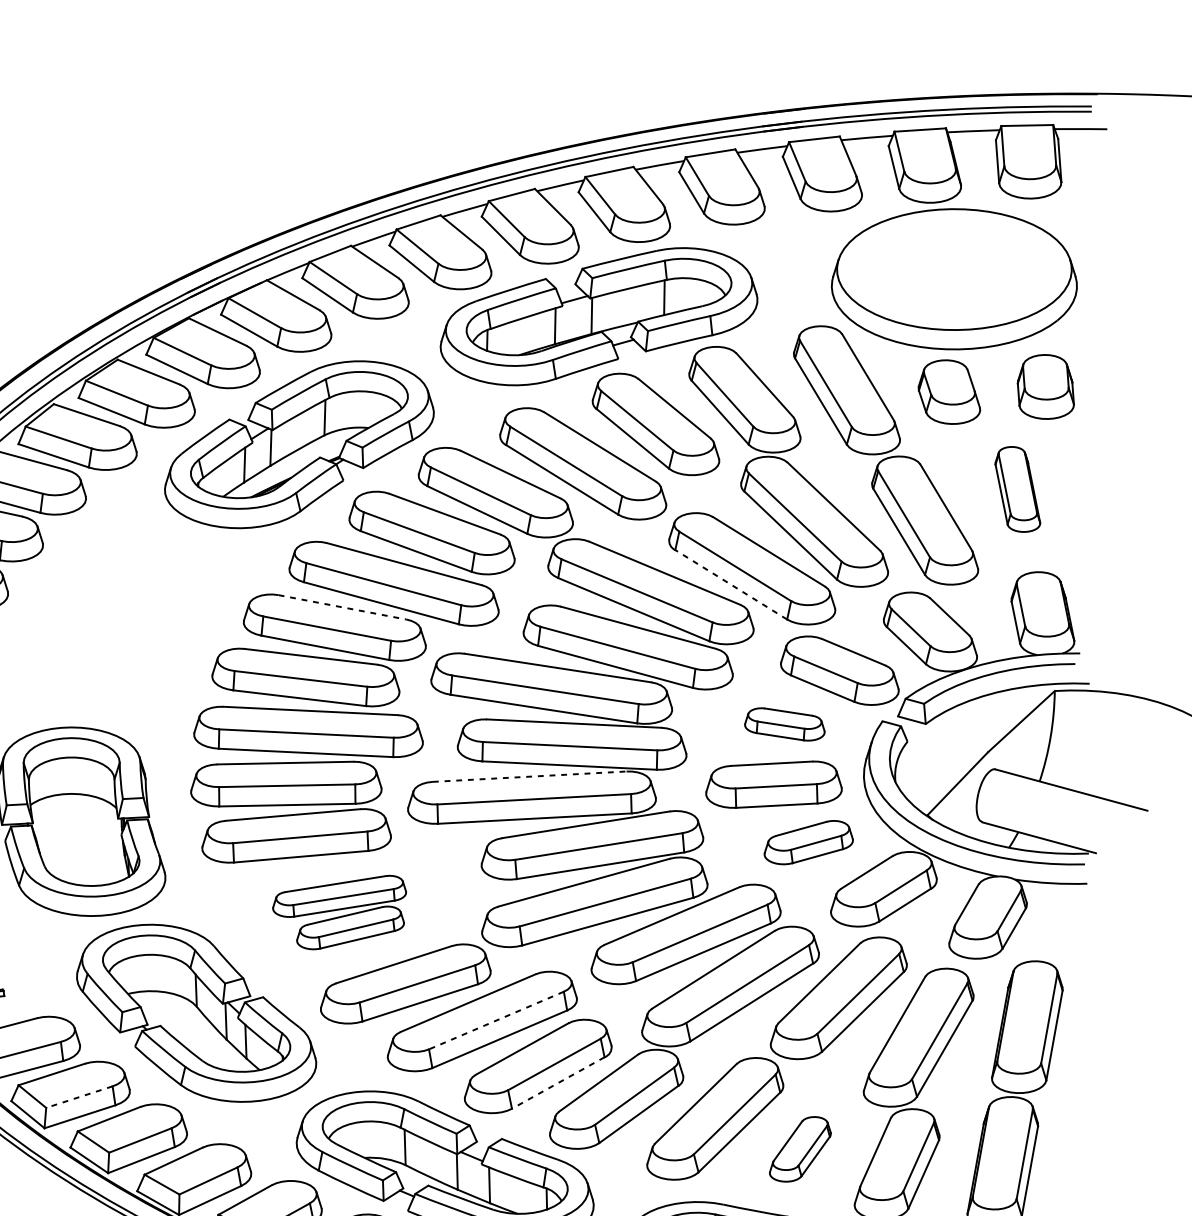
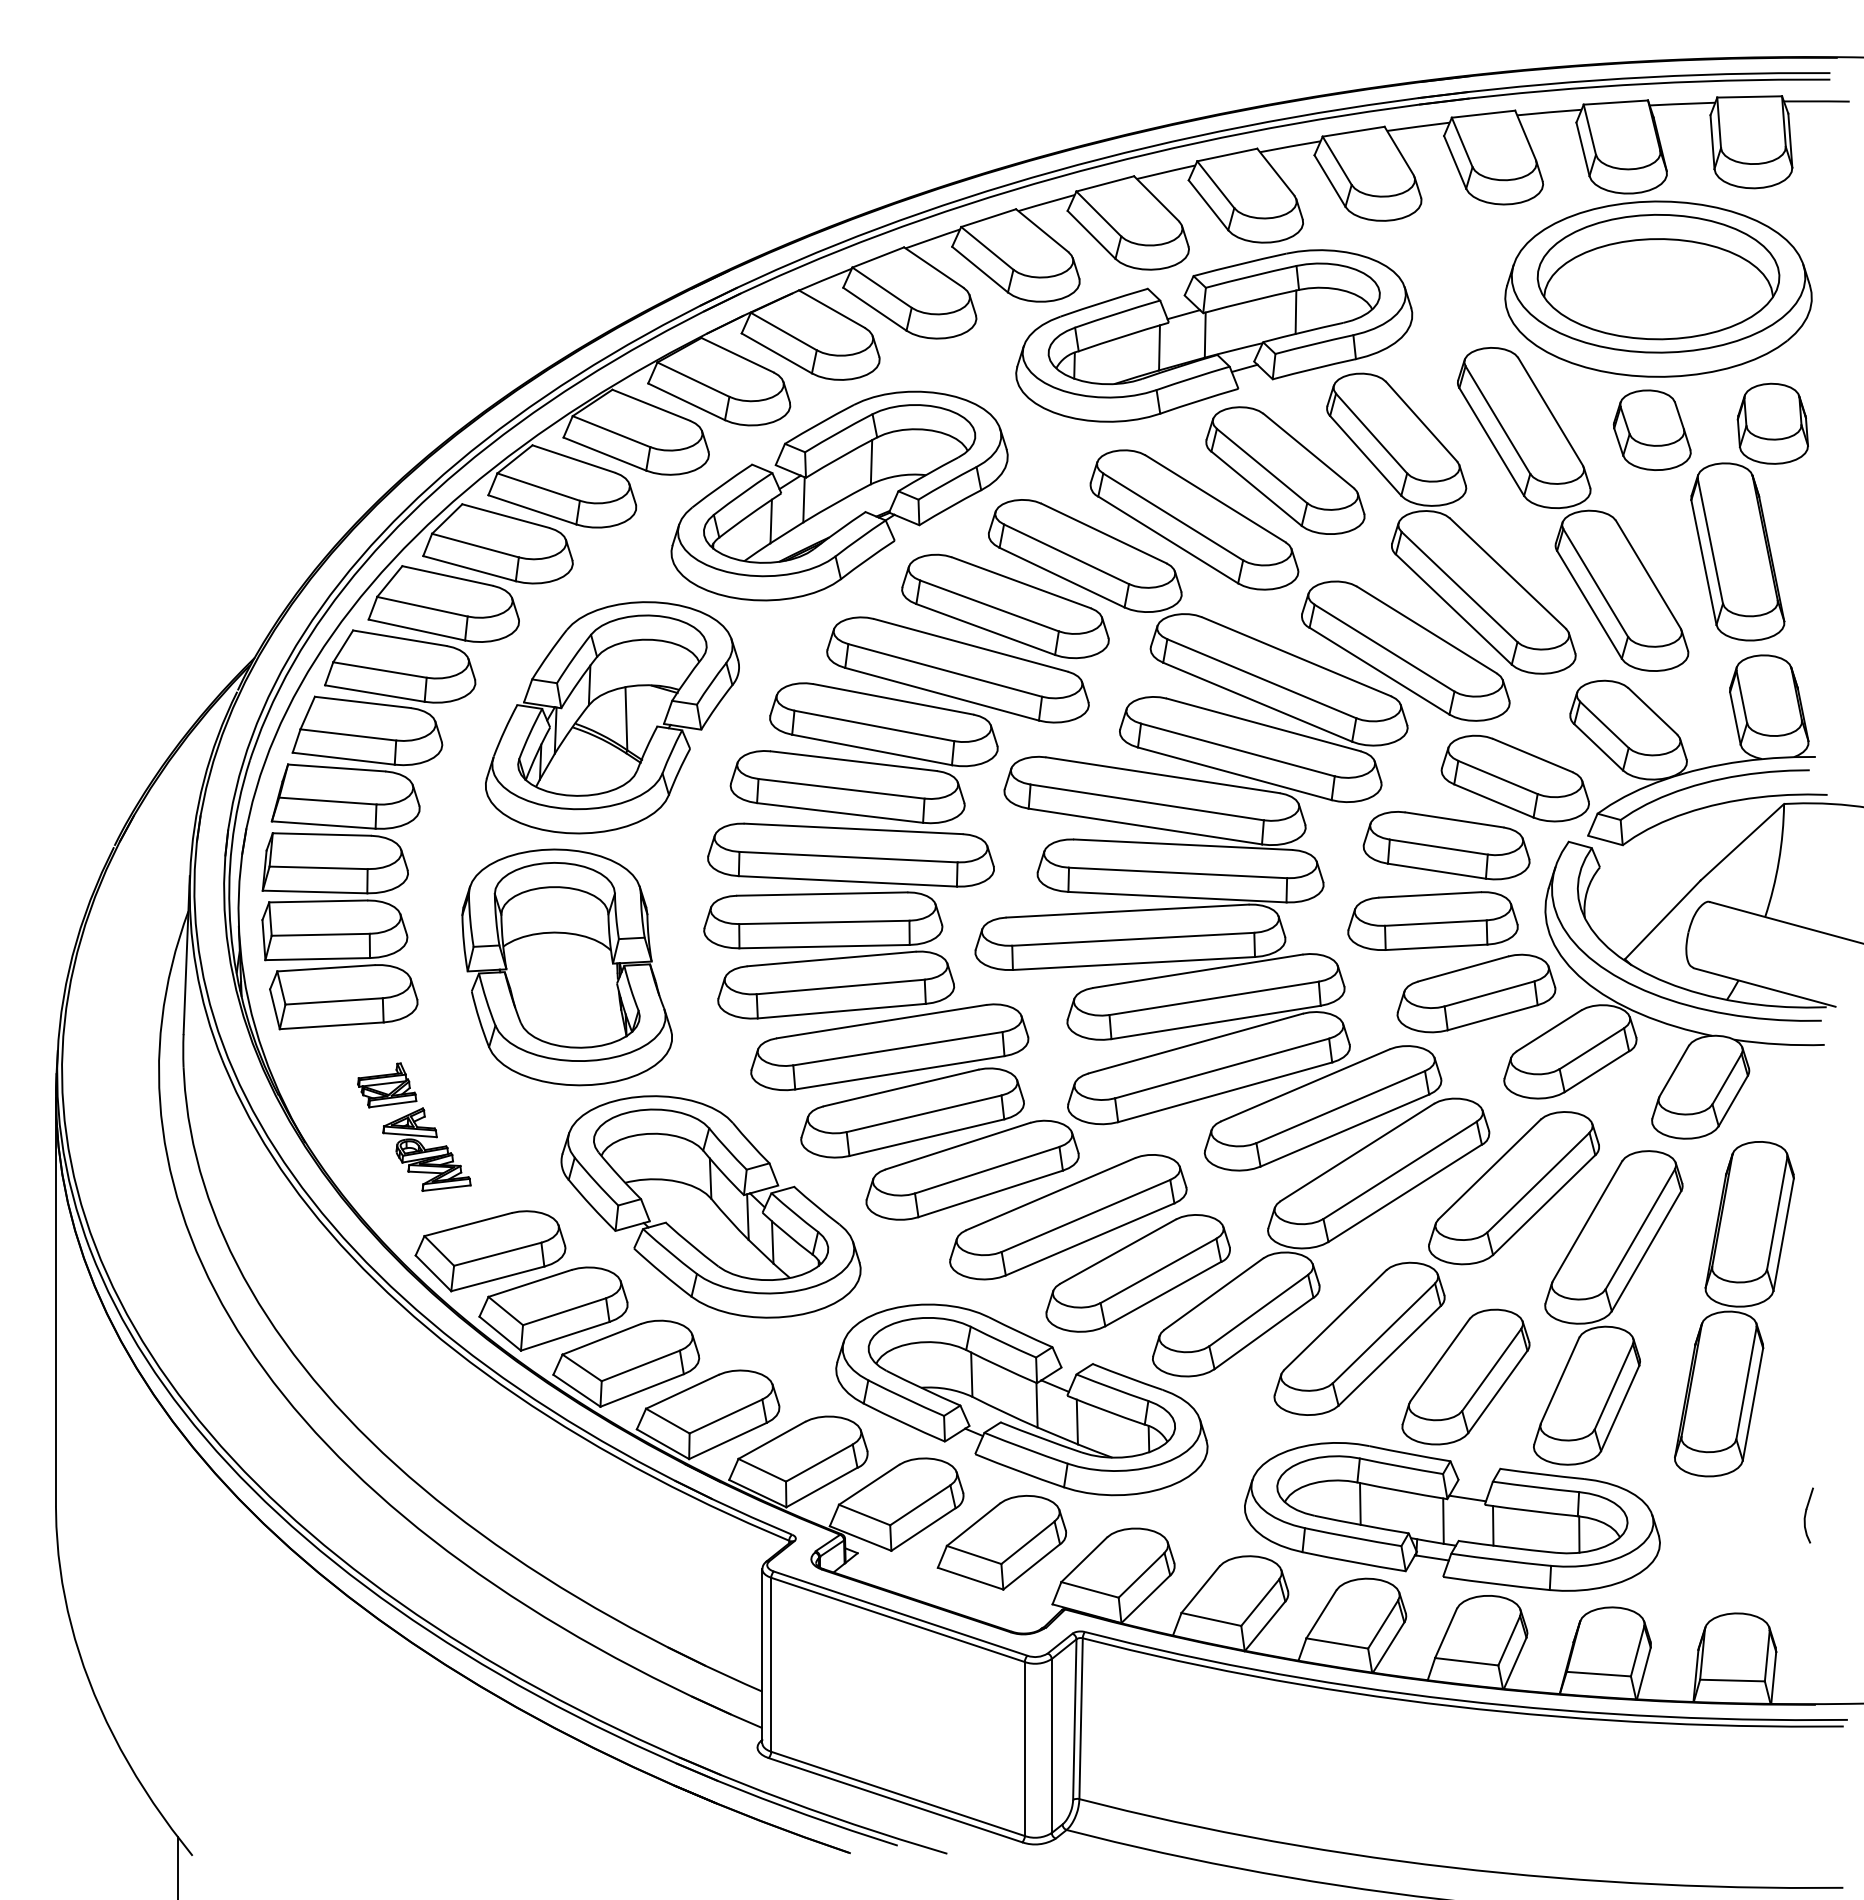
part: (954, 269) -> (1658, 277), added
part: (1017, 489) -> (1737, 551), size x1.67
line: (731, 584) -> (1379, 670), dashed -> solid
line: (342, 607) -> (893, 699), dashed -> solid
part: (117, 621) -> (612, 717), added
part: (784, 724) -> (1446, 845), size x1.67
line: (530, 777) -> (1128, 911), dashed -> solid
part: (808, 842) -> (1476, 993), size x1.43
part: (339, 912) -> (889, 1080), size x1.67
line: (496, 1020) -> (1085, 1215), dashed -> solid
line: (557, 1083) -> (1162, 1294), dashed -> solid
line: (79, 1096) -> (564, 1311), dashed -> solid
part: (800, 1148) -> (1465, 1376), size x1.67

